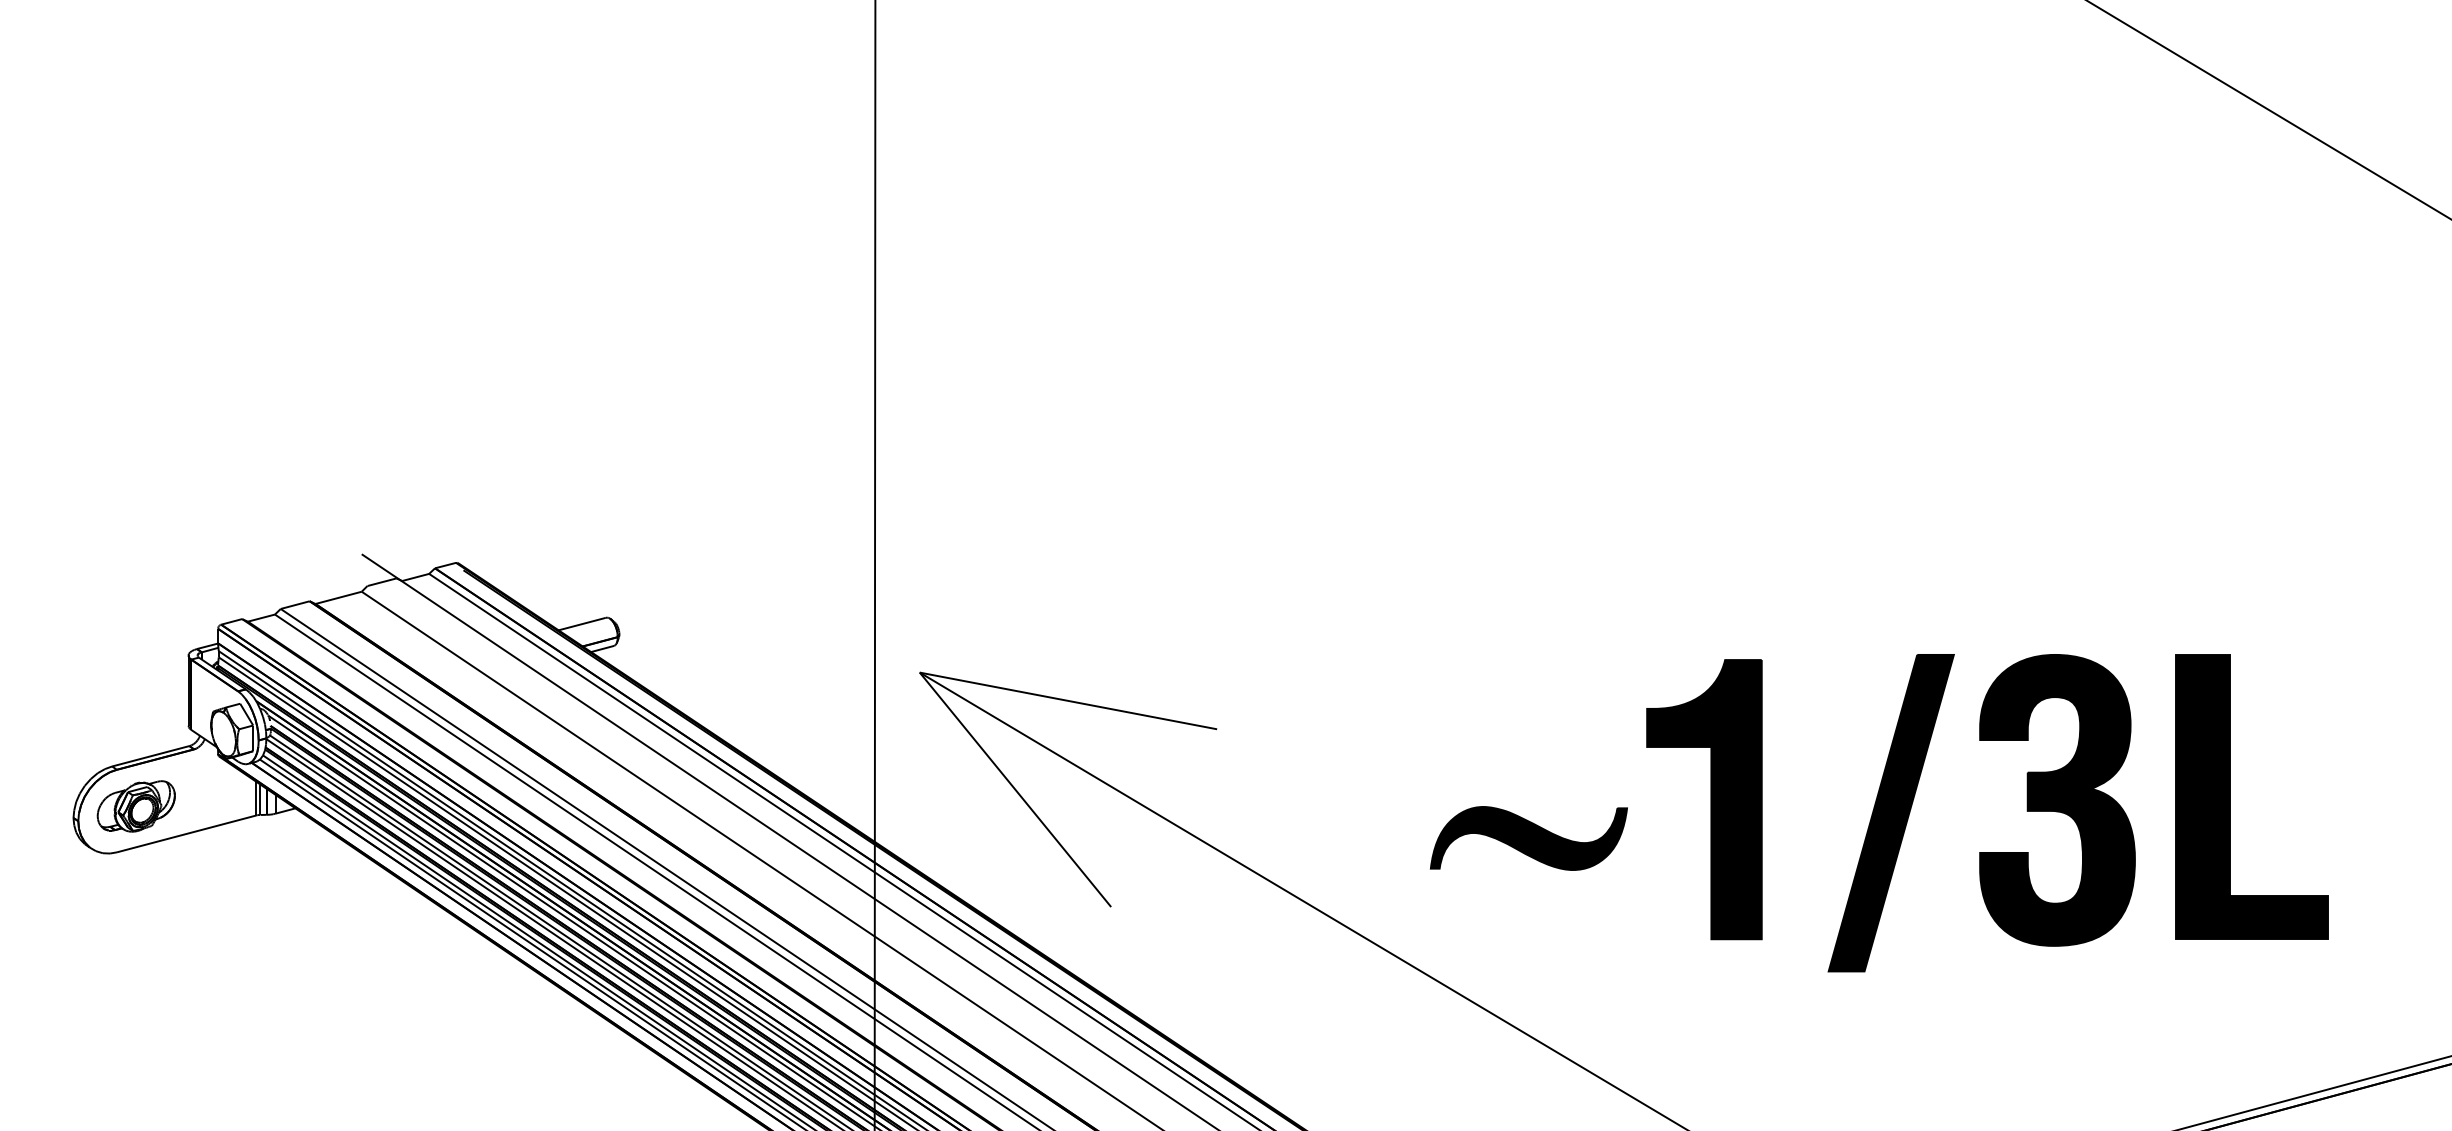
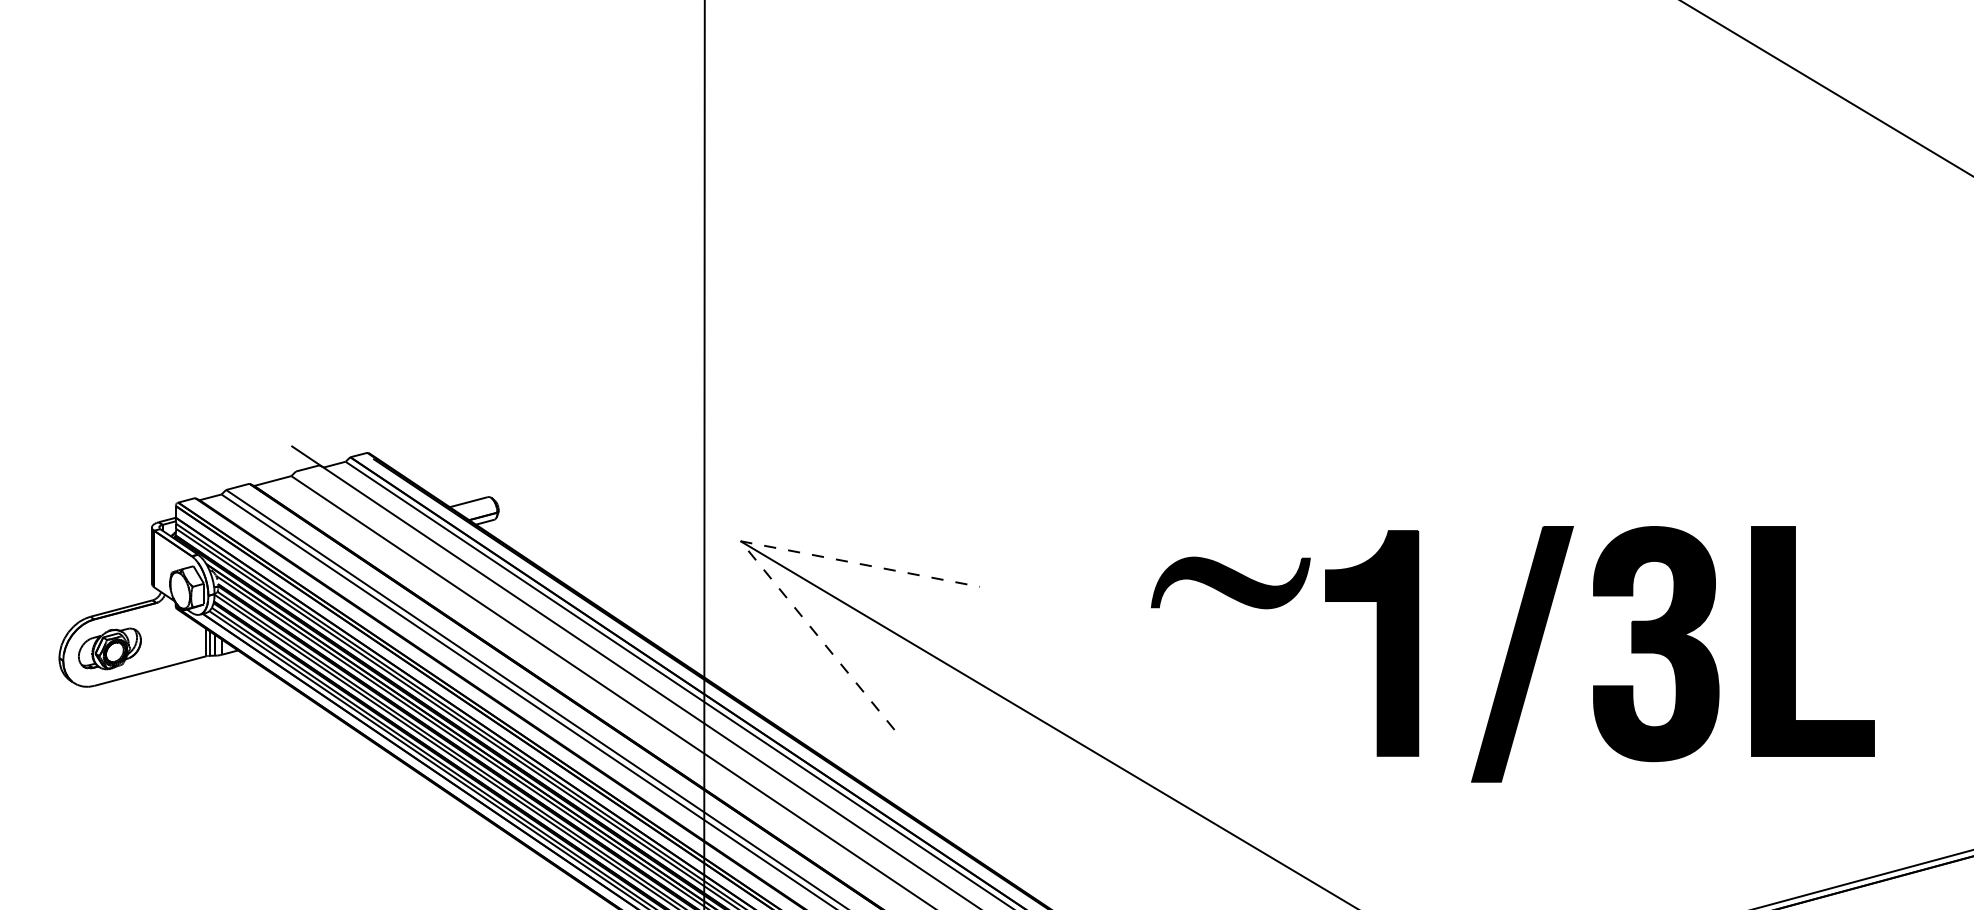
line: (919, 672) -> (740, 541), solid -> dashed
part: (1528, 838) -> (1230, 582), moved

